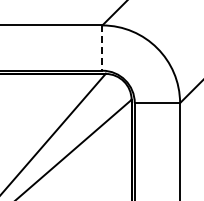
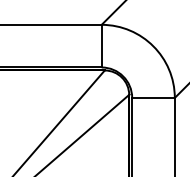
line: (102, 48) -> (101, 46), dashed -> solid

